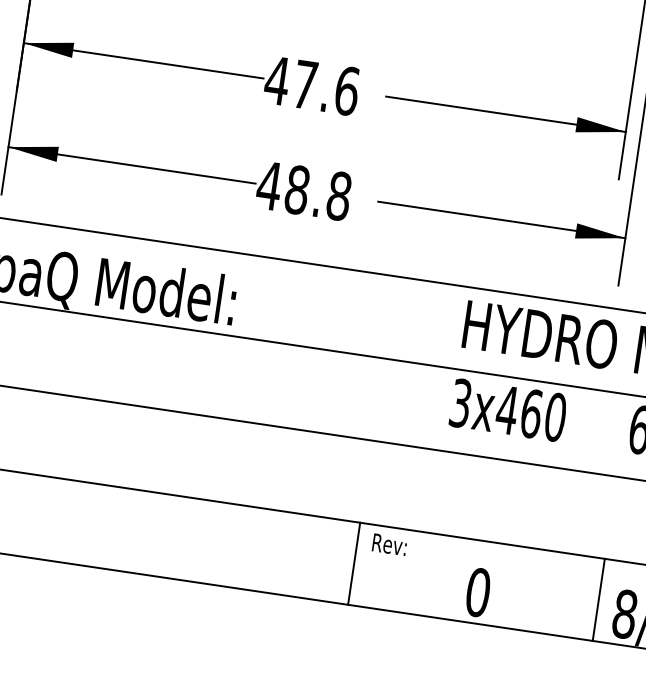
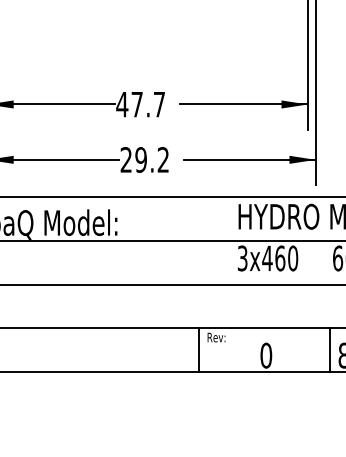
text: (347, 90) -> (159, 104), 47.6 -> 47.7
text: (303, 190) -> (144, 159), 48.8 -> 29.2

